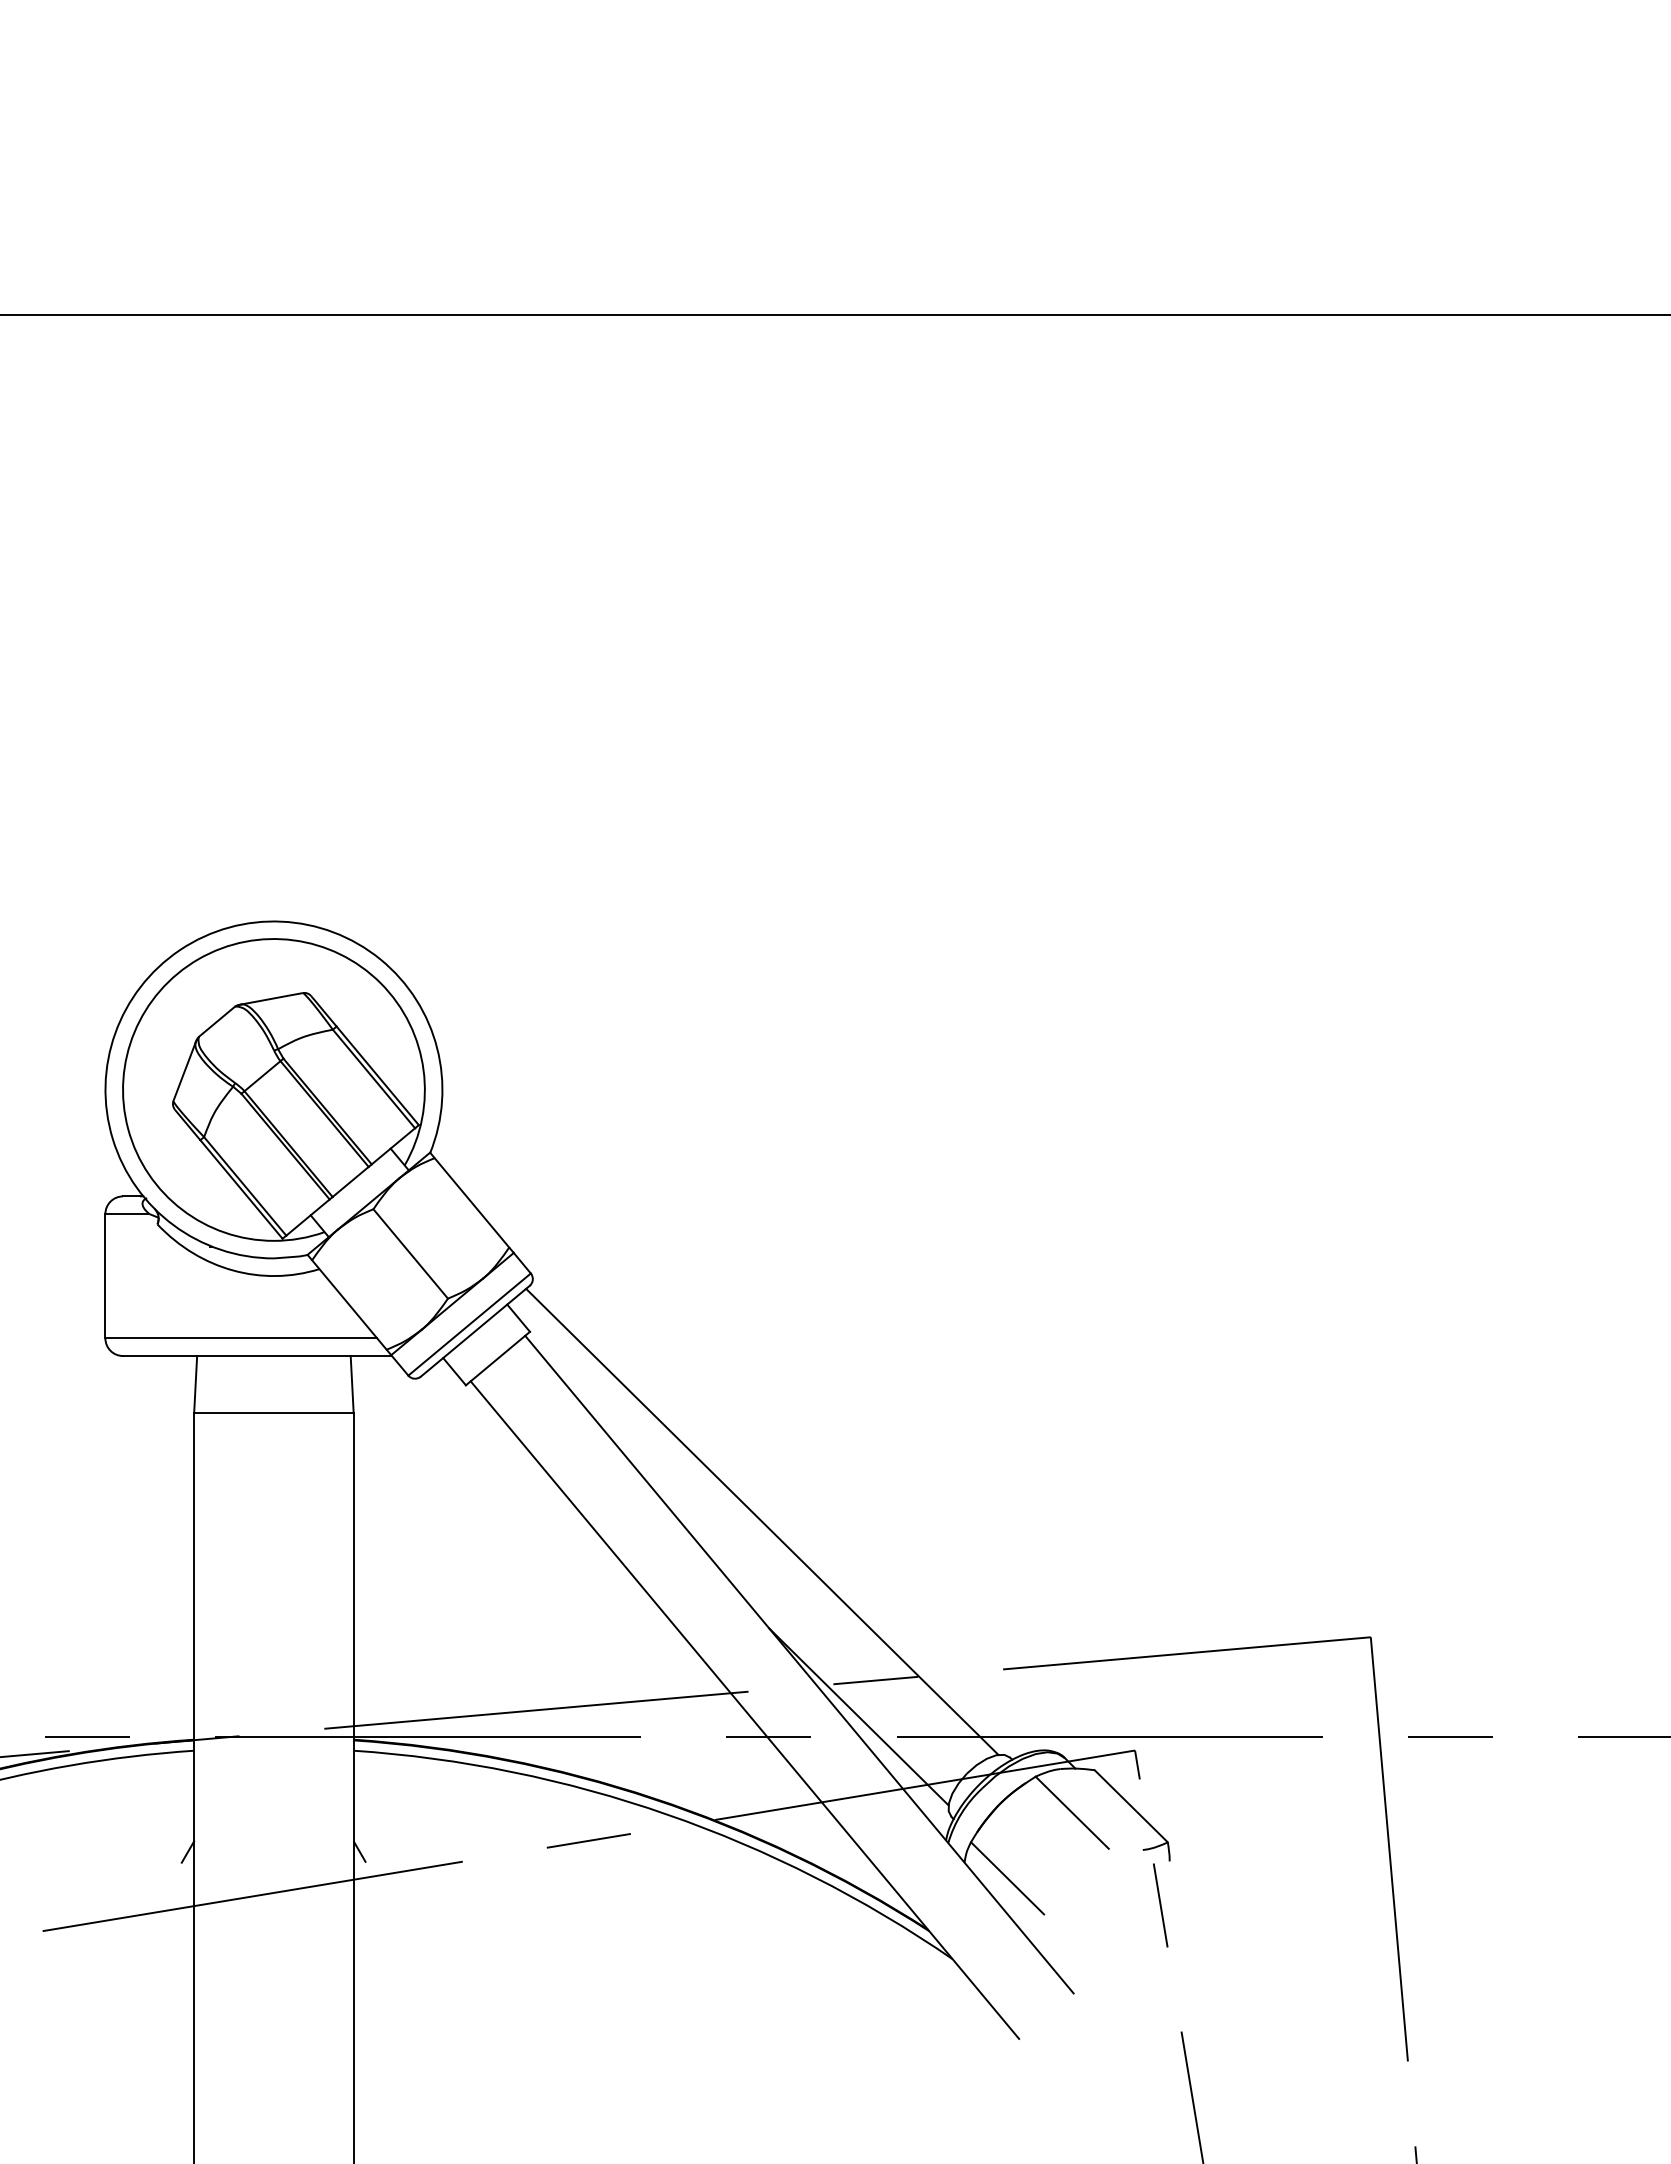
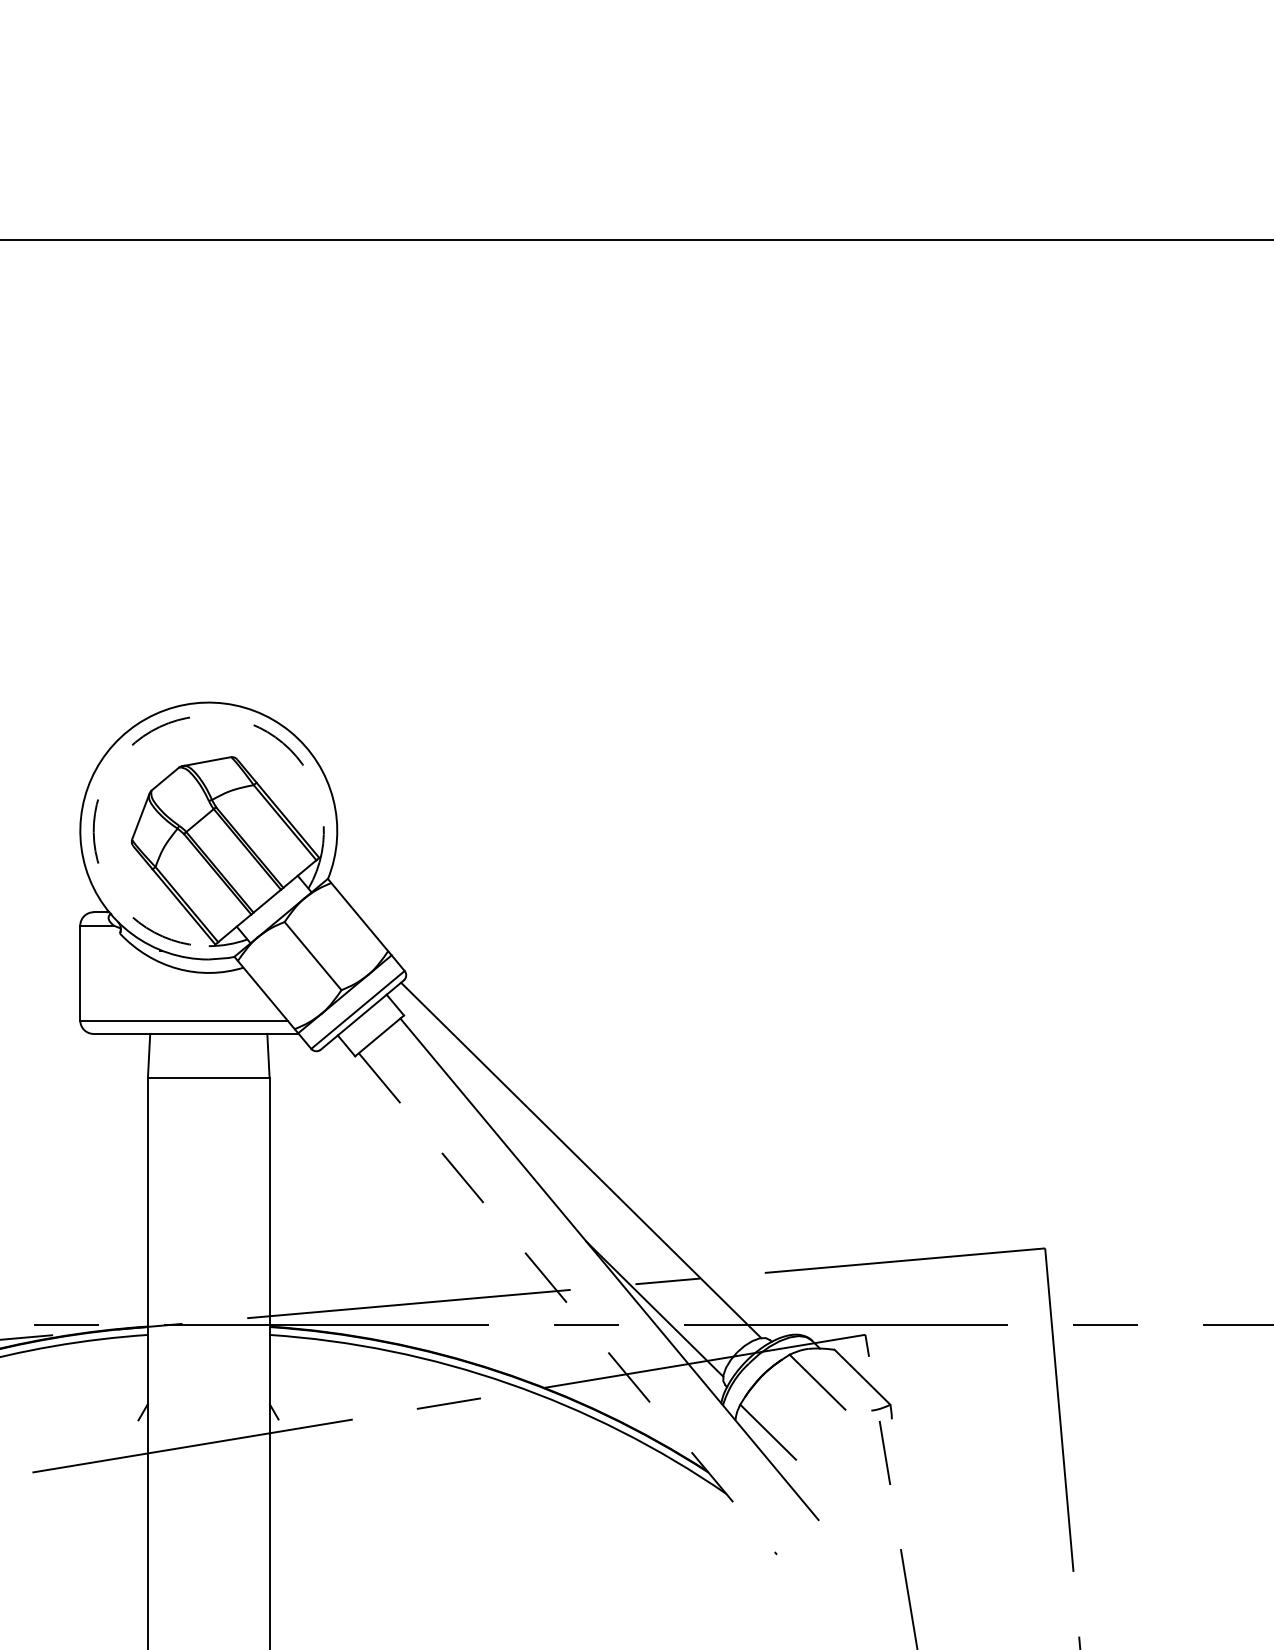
arc: (198, 959) -> (151, 731), solid -> dashed
line: (745, 1710) -> (568, 1304), solid -> dashed

